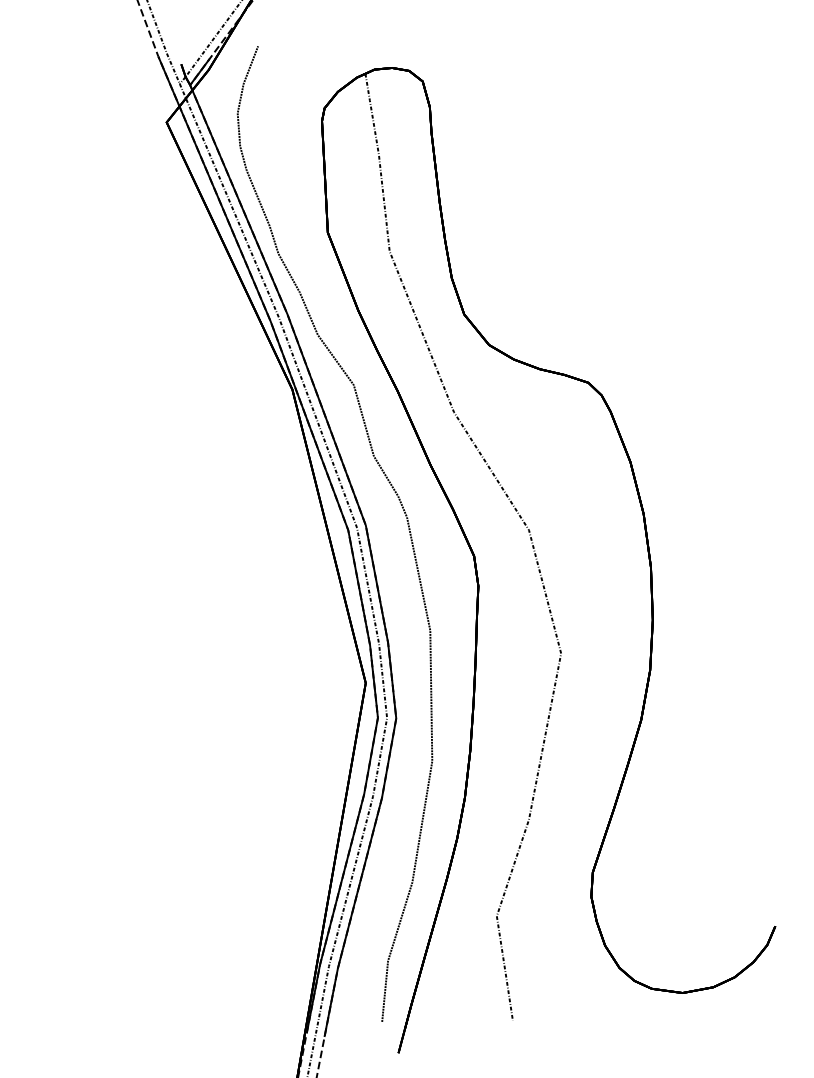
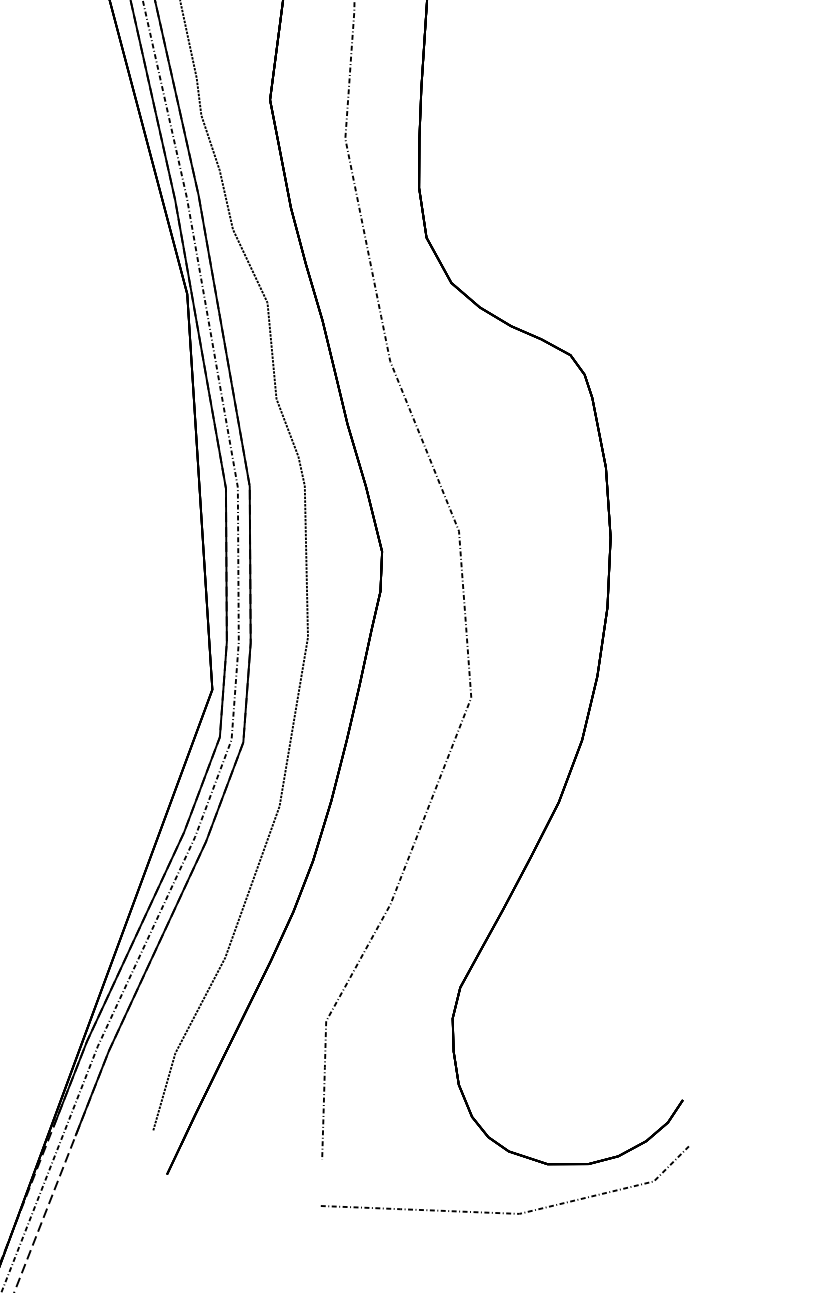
curve: (658, 1034) -> (506, 1211), added

